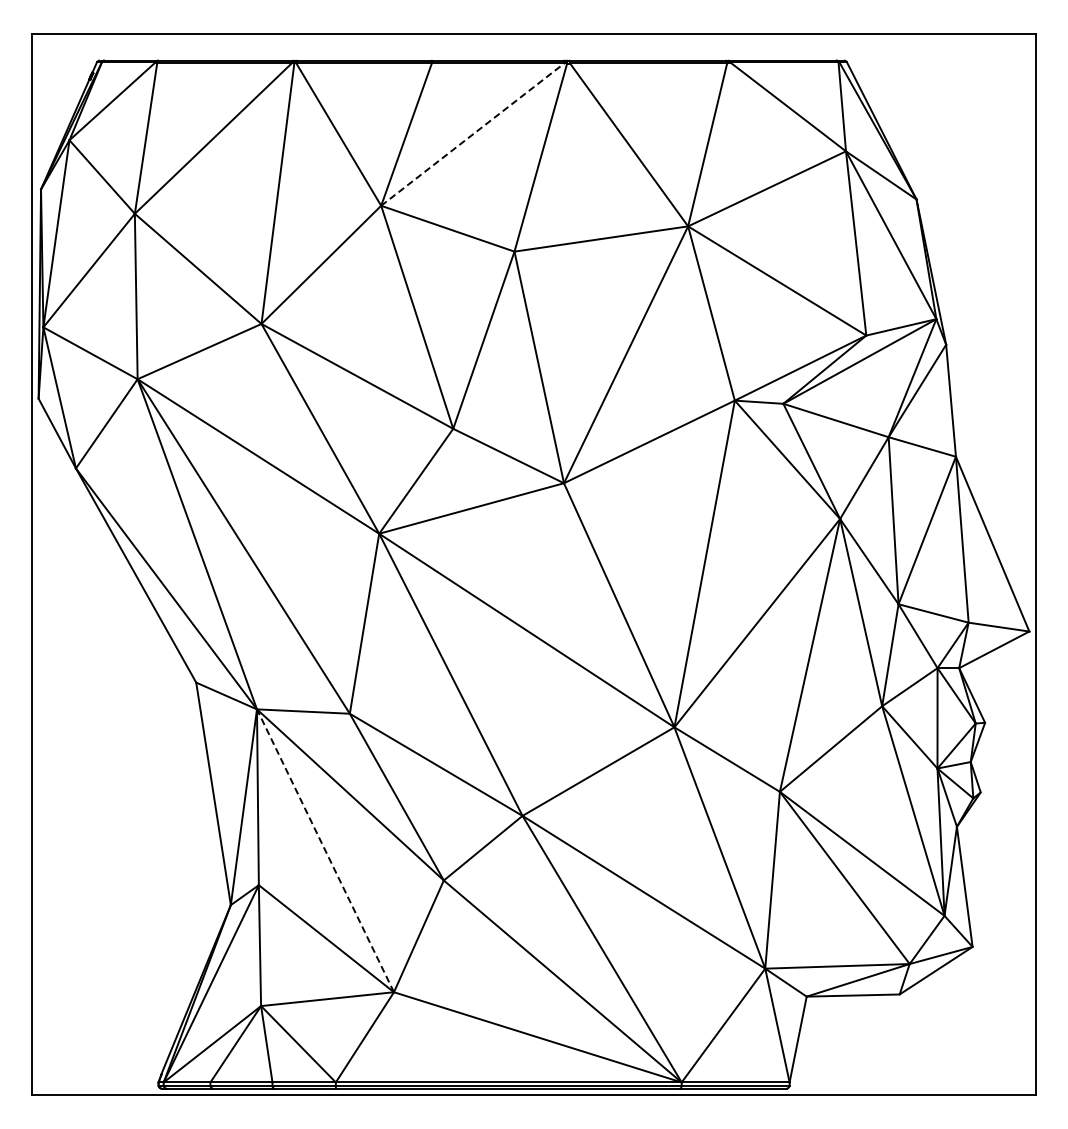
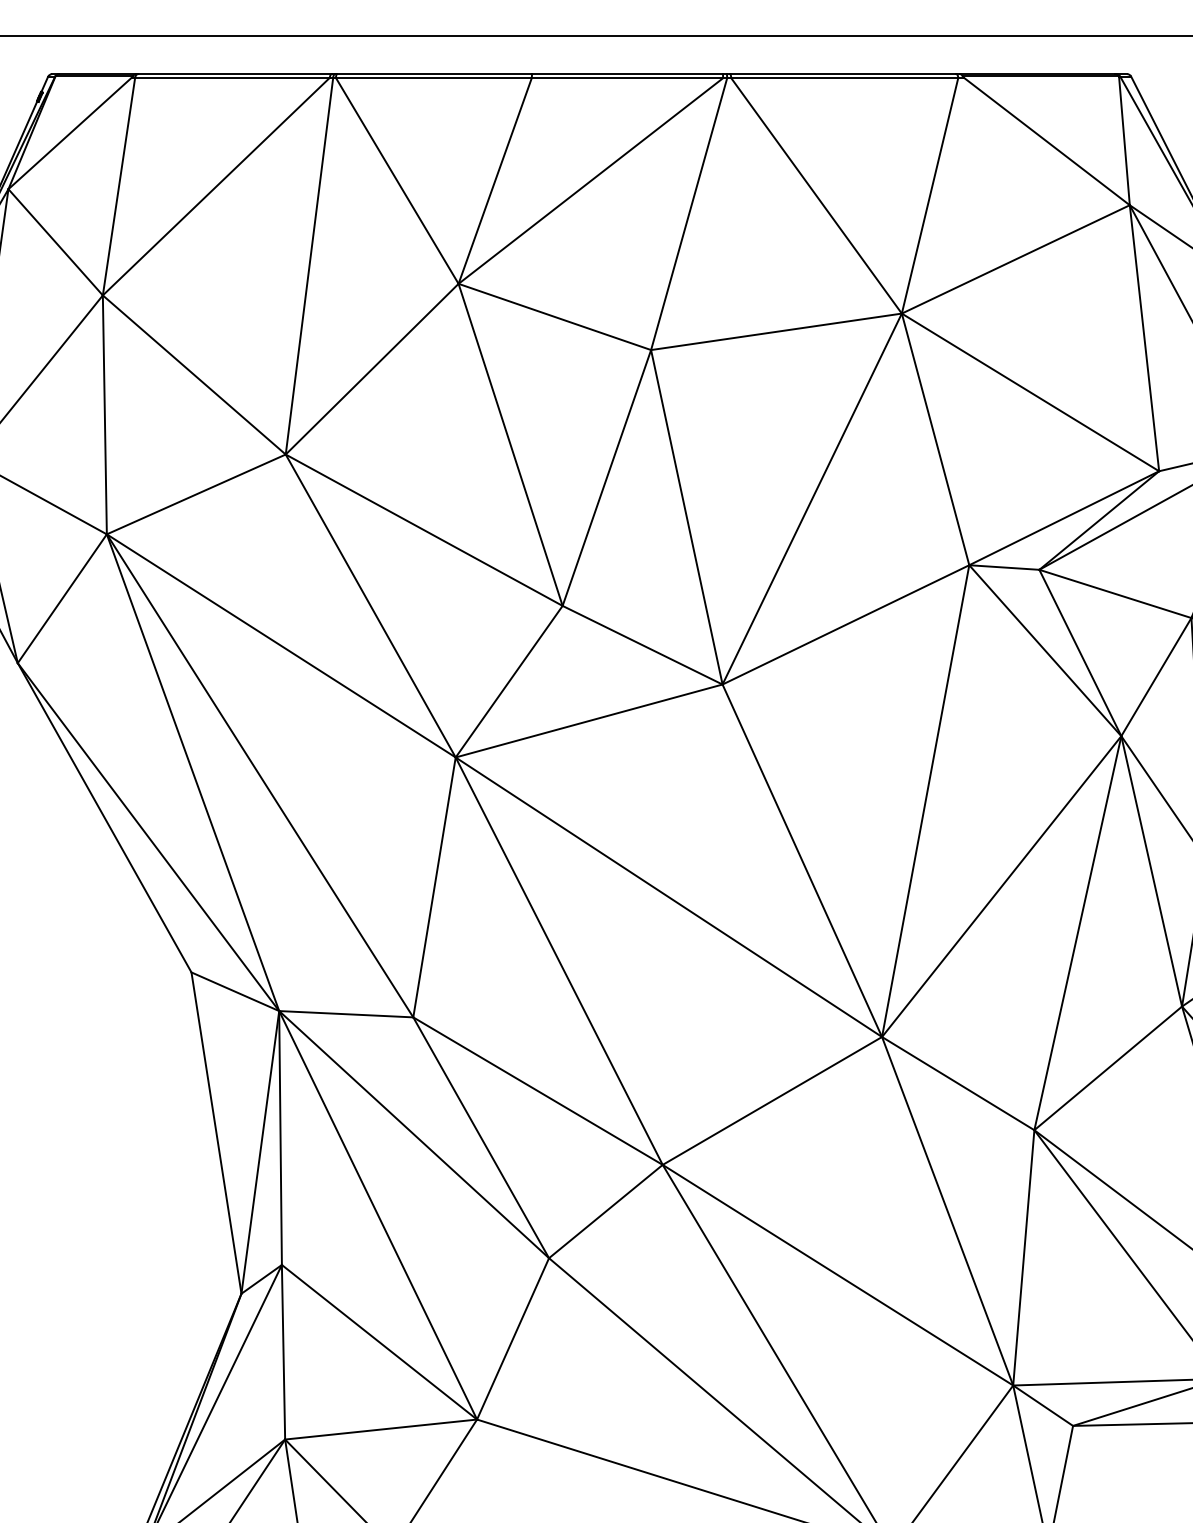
line: (472, 134) -> (590, 180), dashed -> solid
line: (325, 850) -> (378, 1214), dashed -> solid

